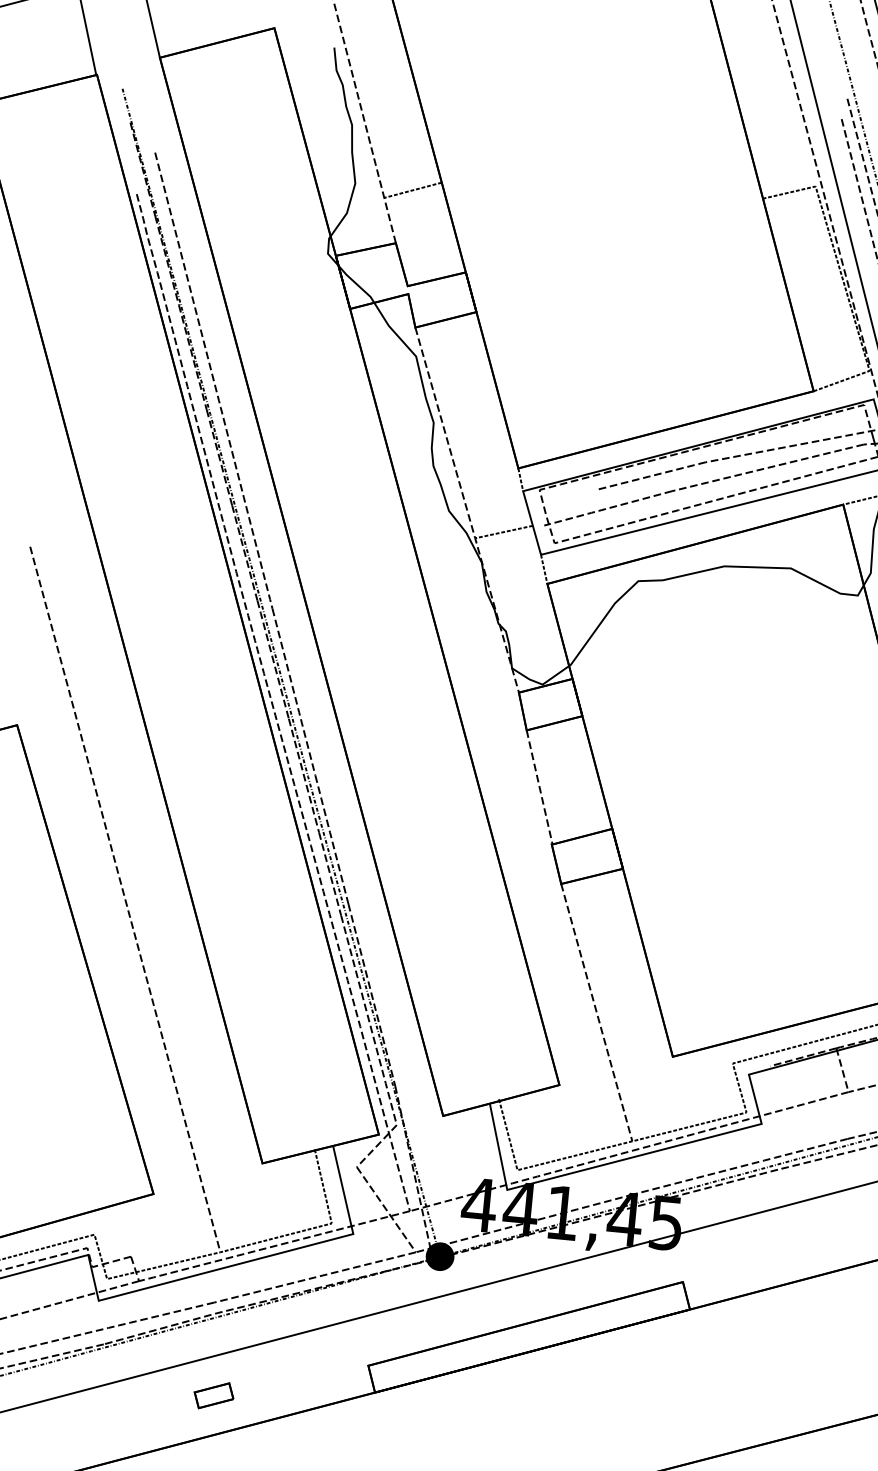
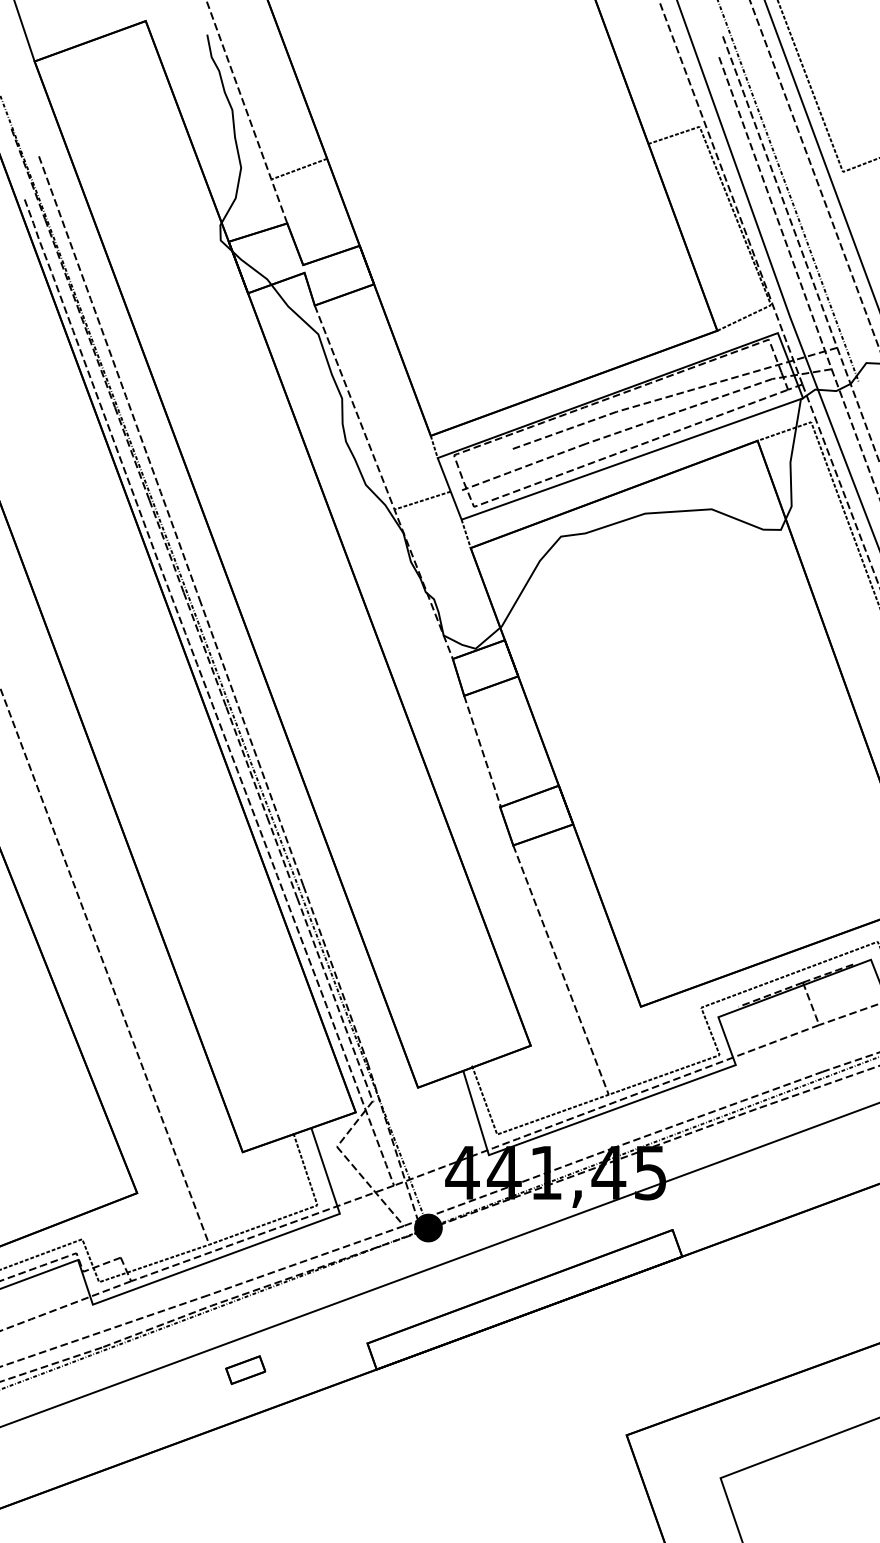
part: (213, 1395) -> (245, 1369), moved

